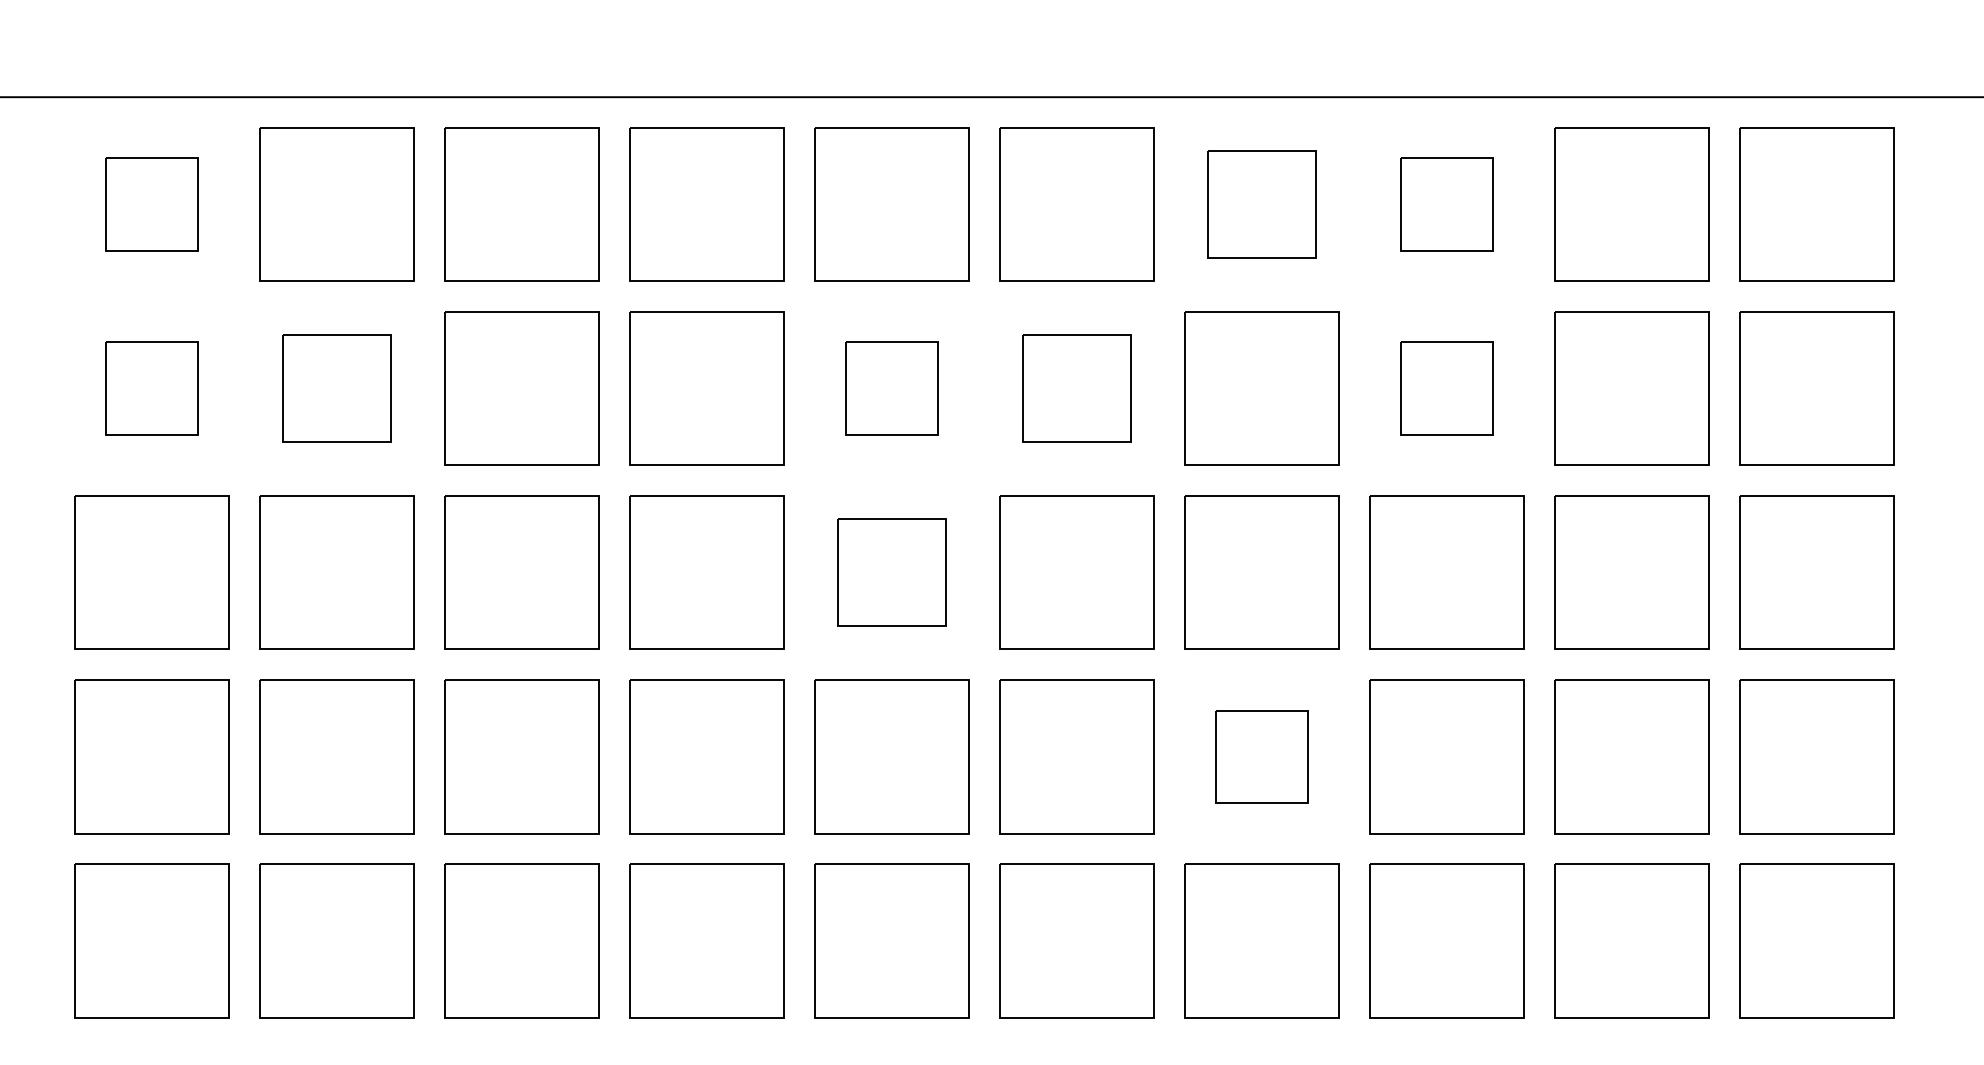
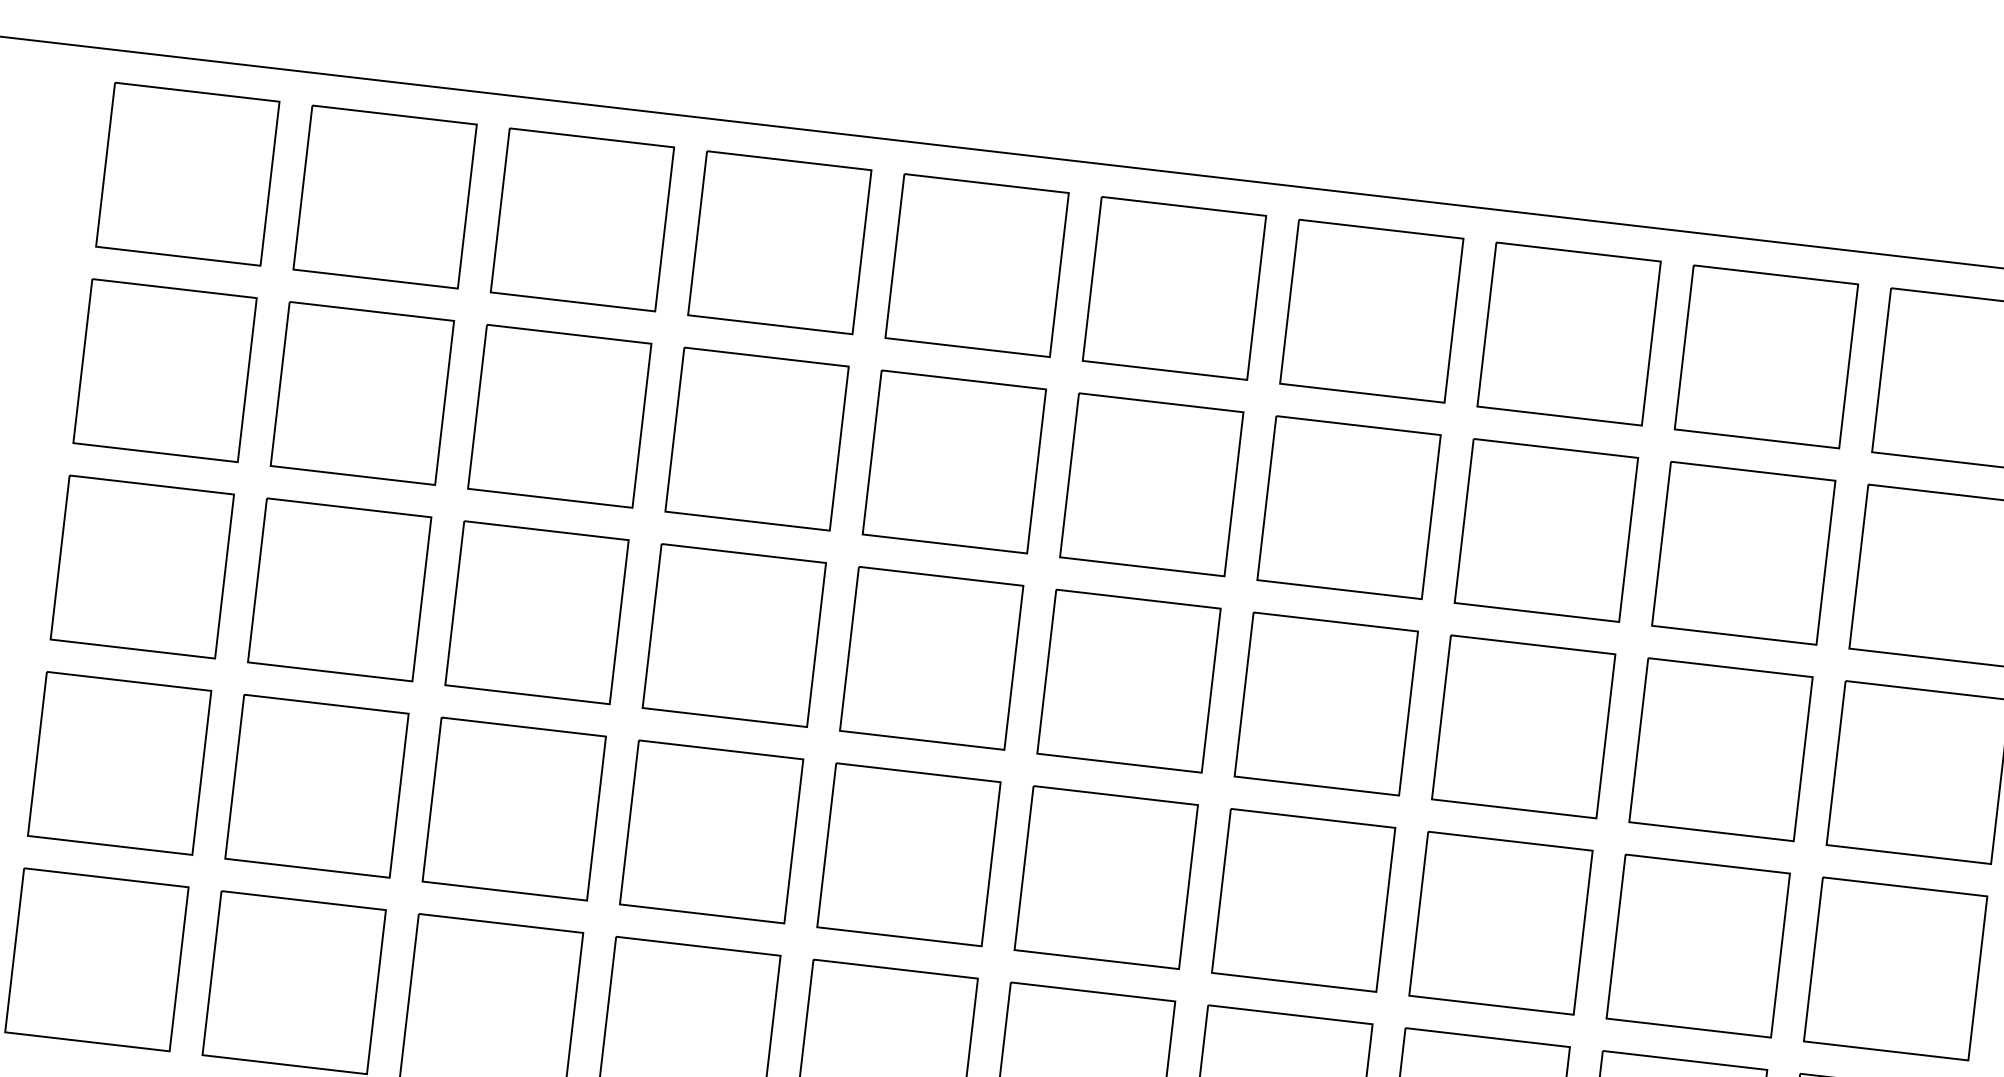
part: (151, 204) -> (187, 174), size x1.67
part: (1261, 204) -> (1371, 311), size x1.43
part: (1446, 204) -> (1568, 334), size x1.67
part: (151, 388) -> (164, 370), size x1.67
part: (336, 388) -> (361, 393), size x1.43
part: (891, 388) -> (953, 461), size x1.67
part: (1076, 388) -> (1151, 484), size x1.43
part: (1446, 388) -> (1546, 530), size x1.67
part: (891, 572) -> (931, 658), size x1.43
part: (1261, 756) -> (1303, 900), size x1.67

